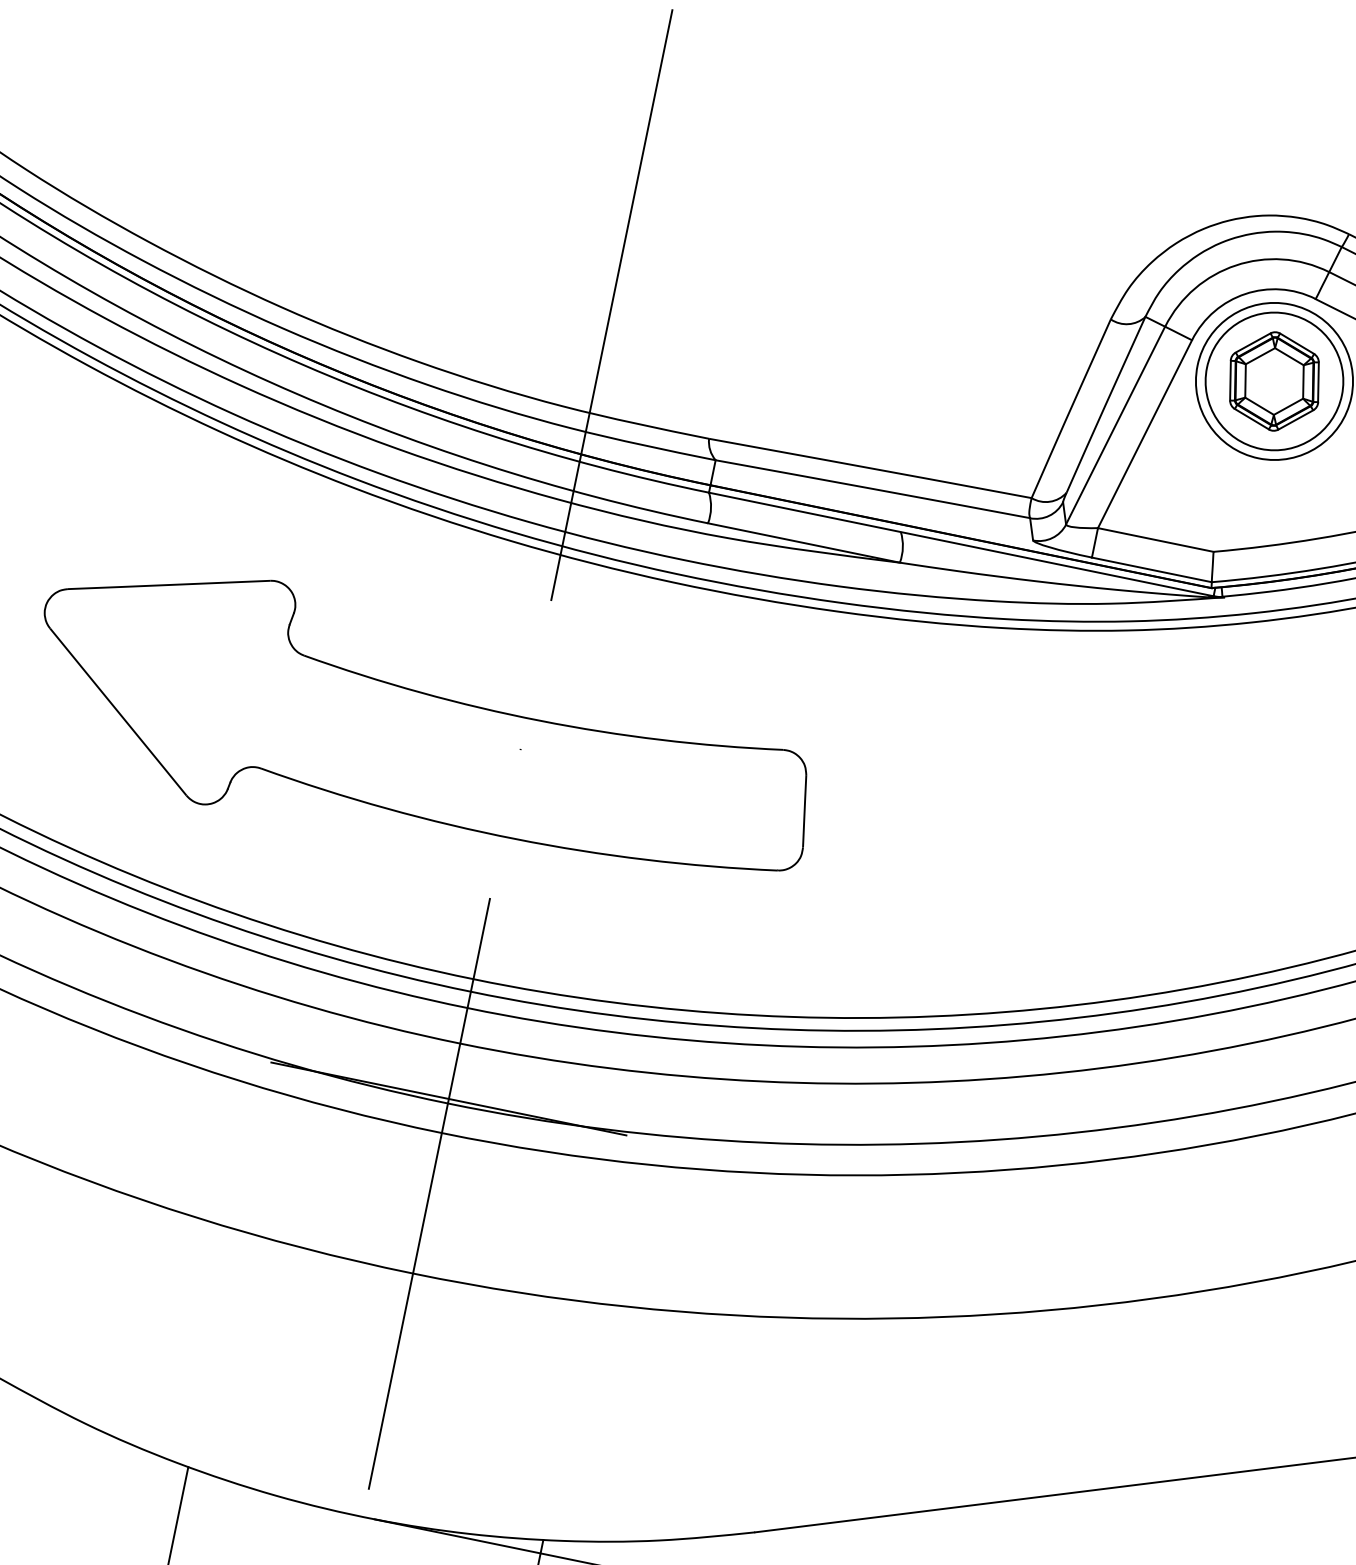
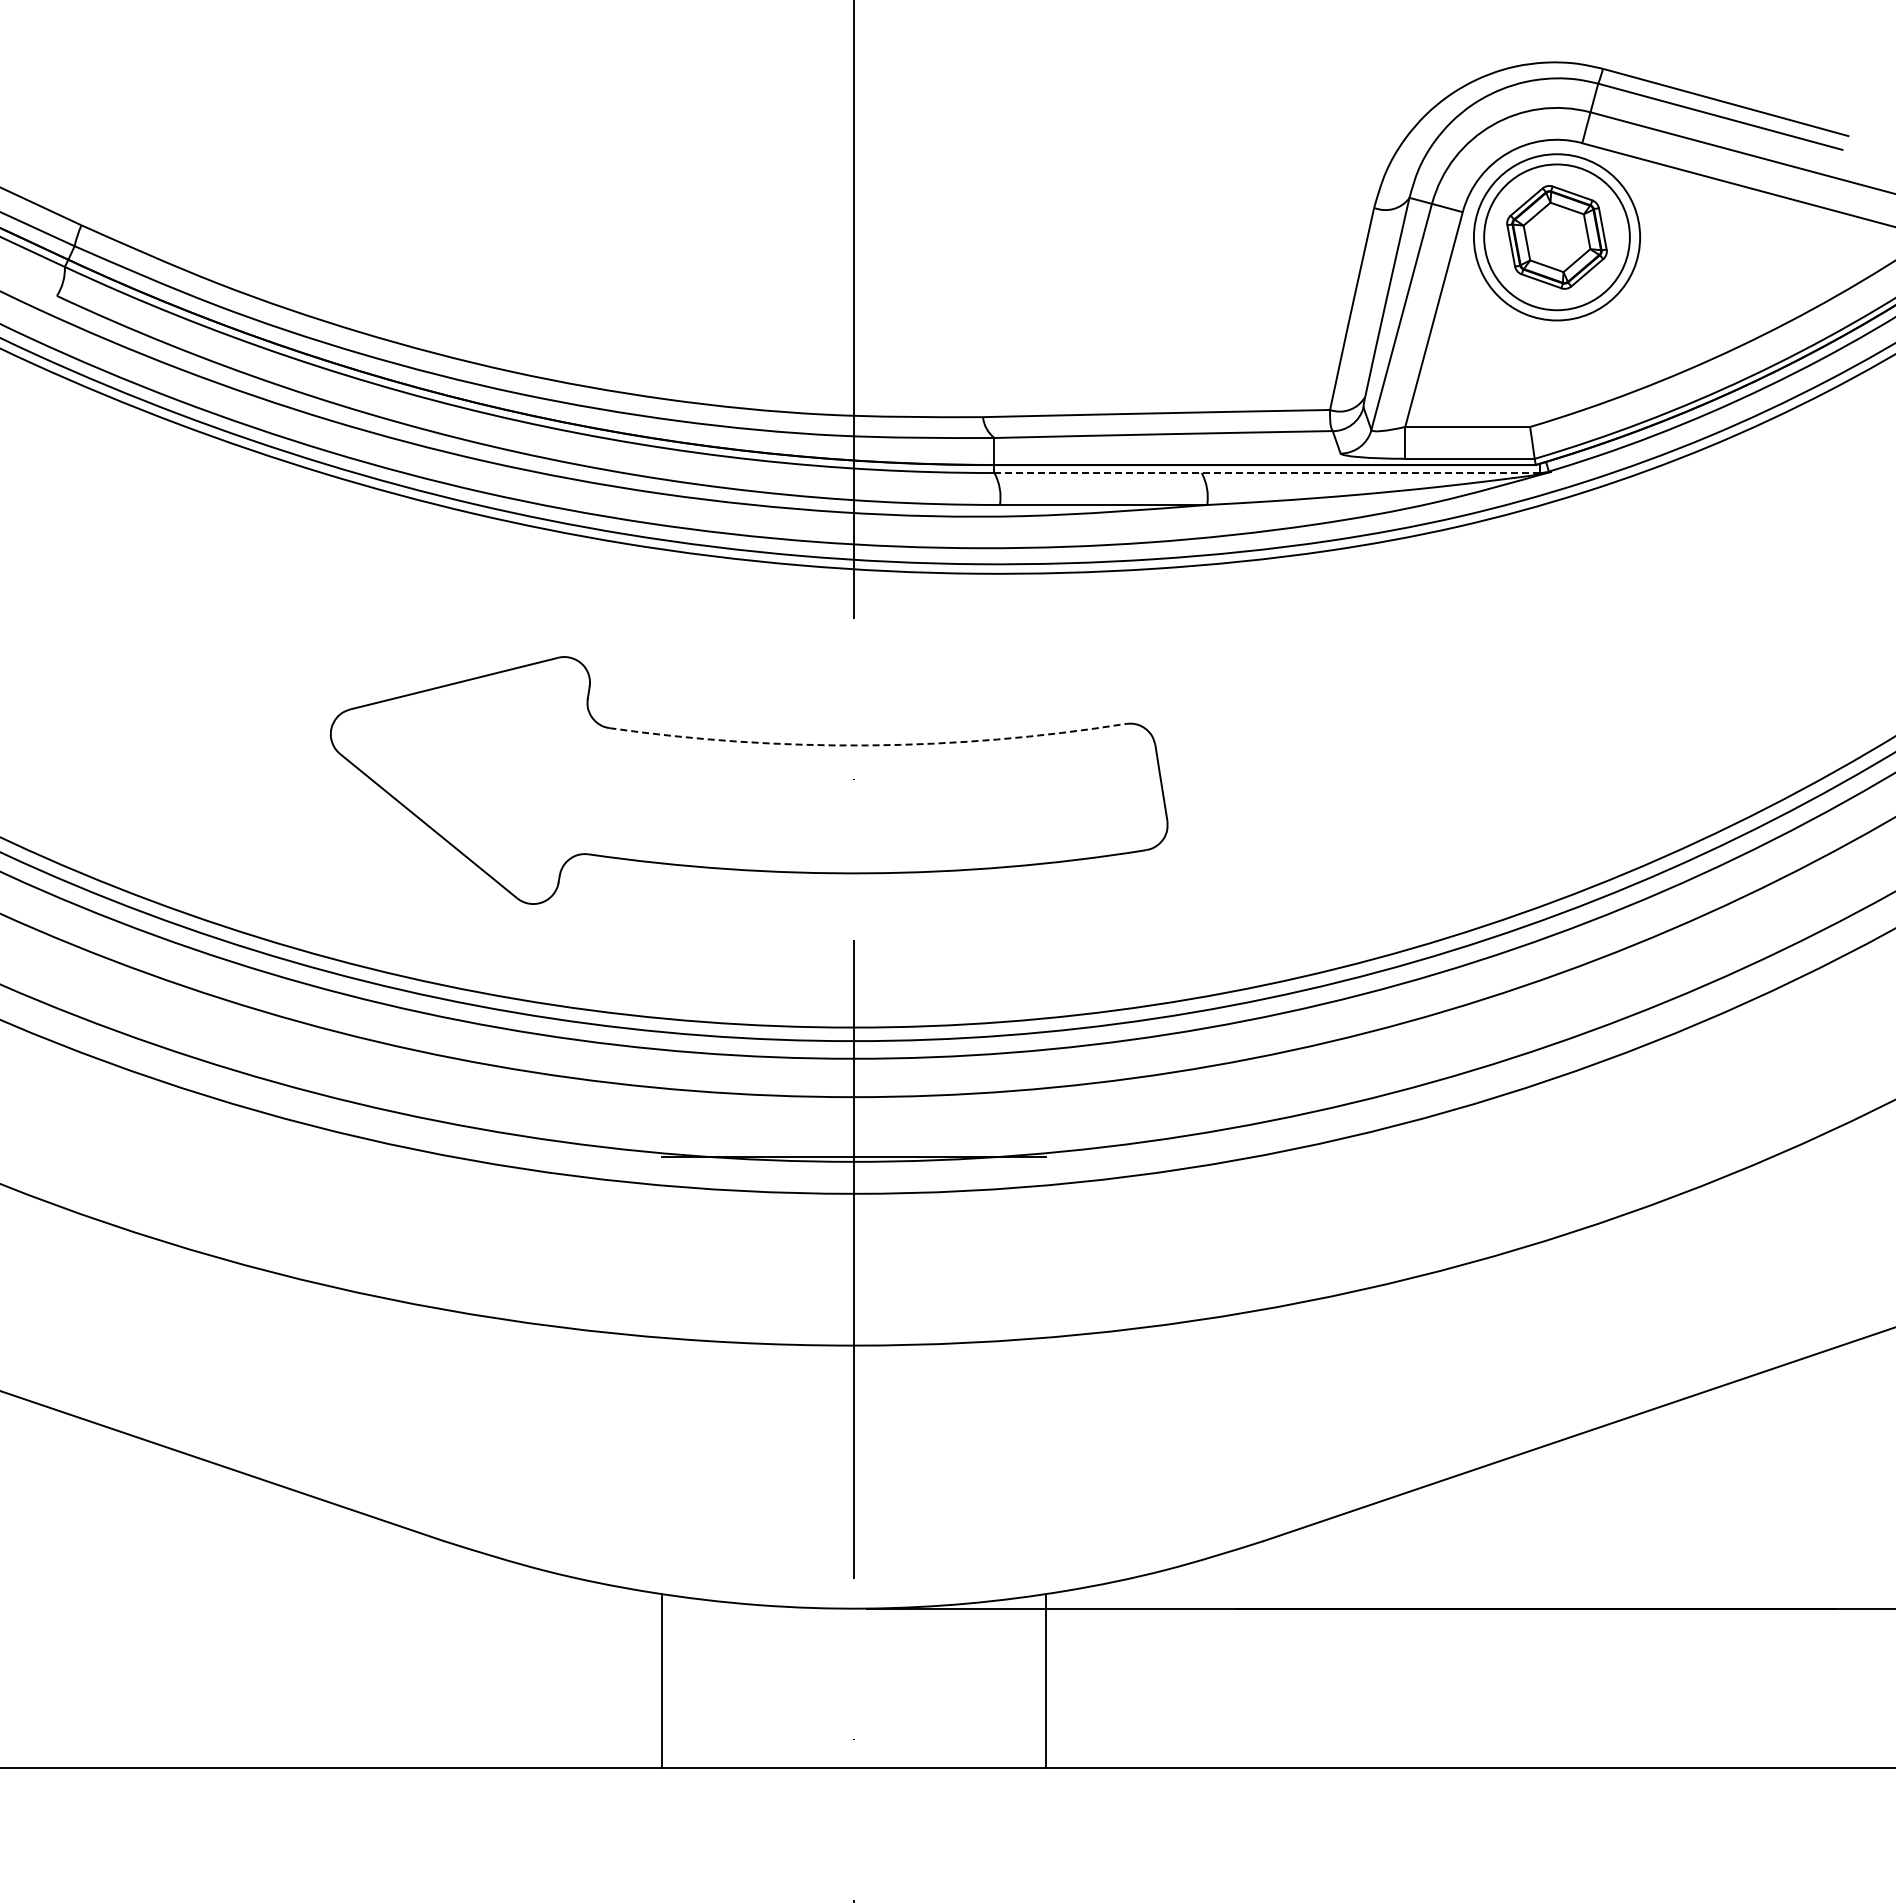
line: (961, 545) -> (1267, 473), solid -> dashed
arc: (539, 720) -> (867, 745), solid -> dashed

